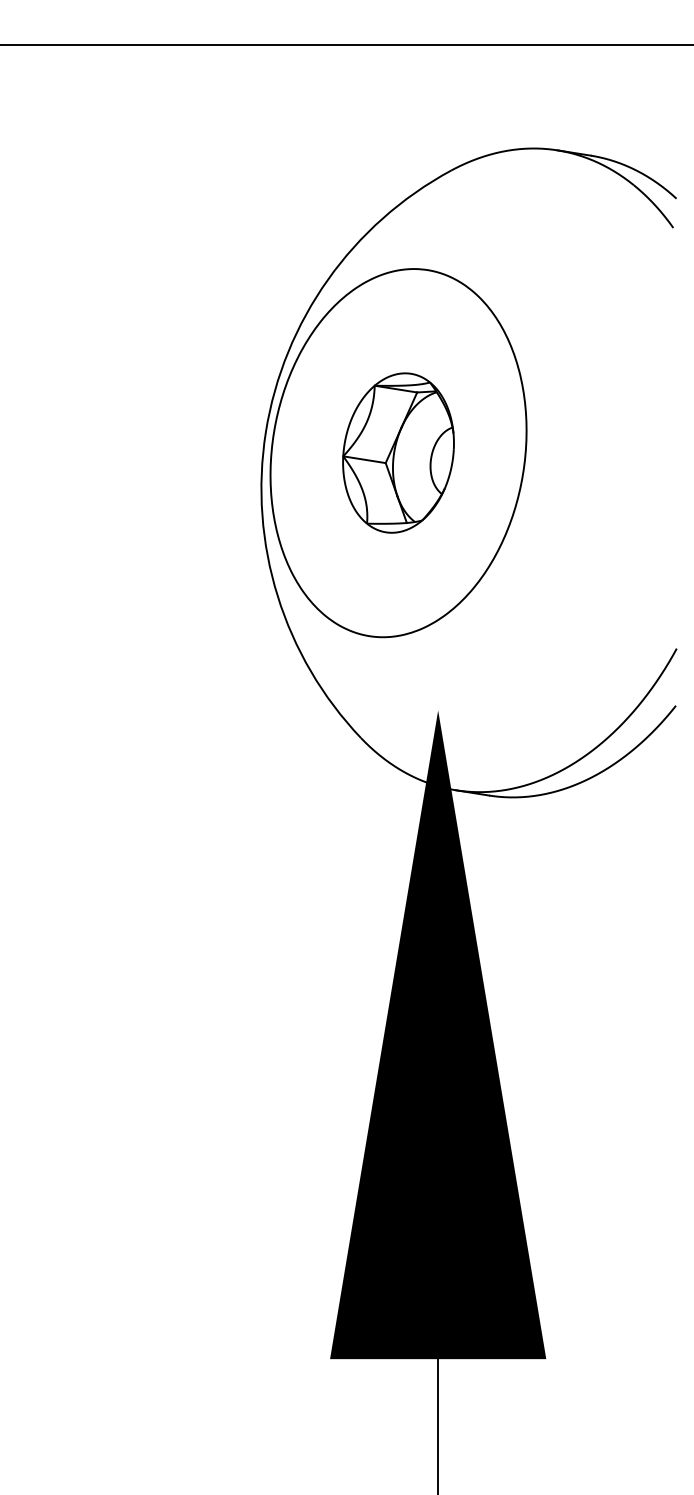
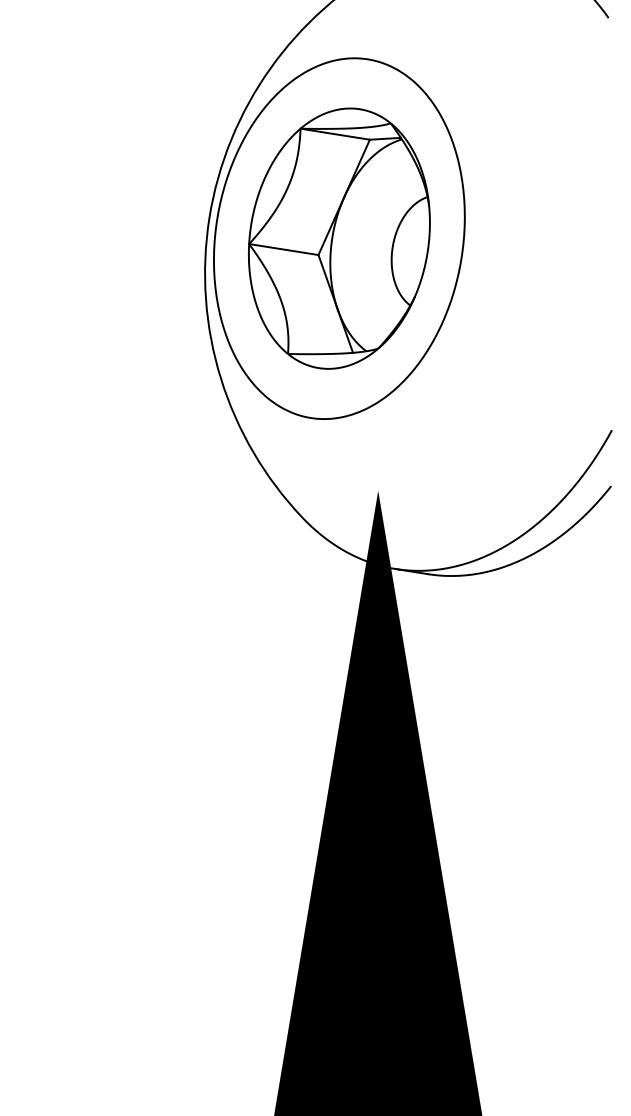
part: (398, 452) -> (339, 238), size x1.67

